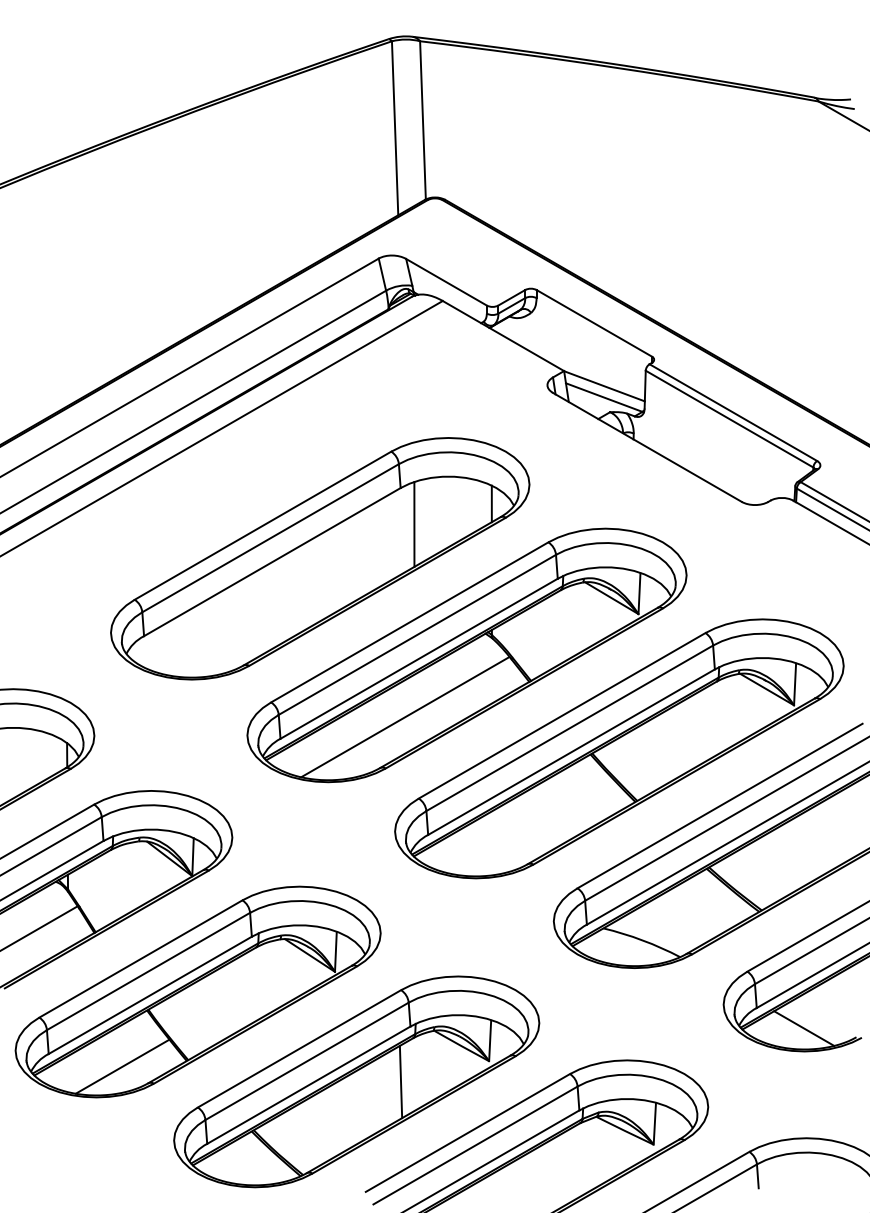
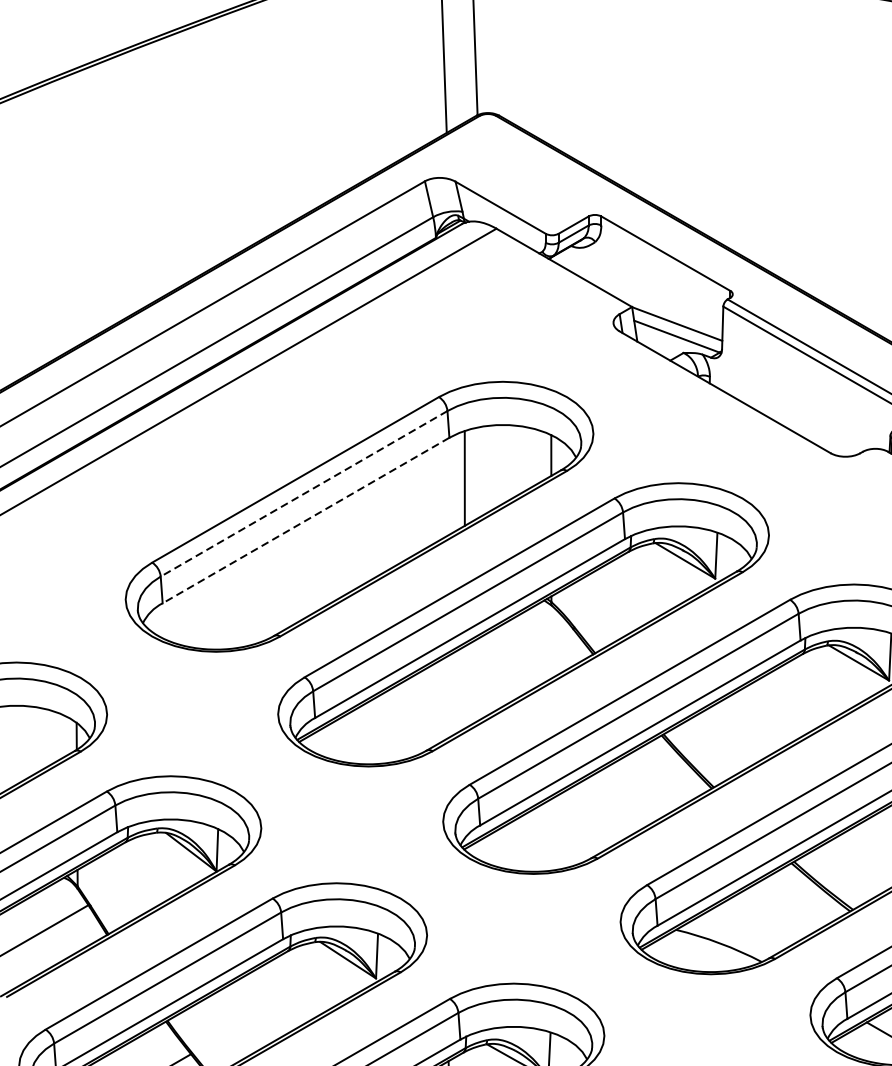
line: (270, 538) -> (303, 494), solid -> dashed
line: (271, 562) -> (305, 520), solid -> dashed
line: (405, 717) -> (454, 694), removed

